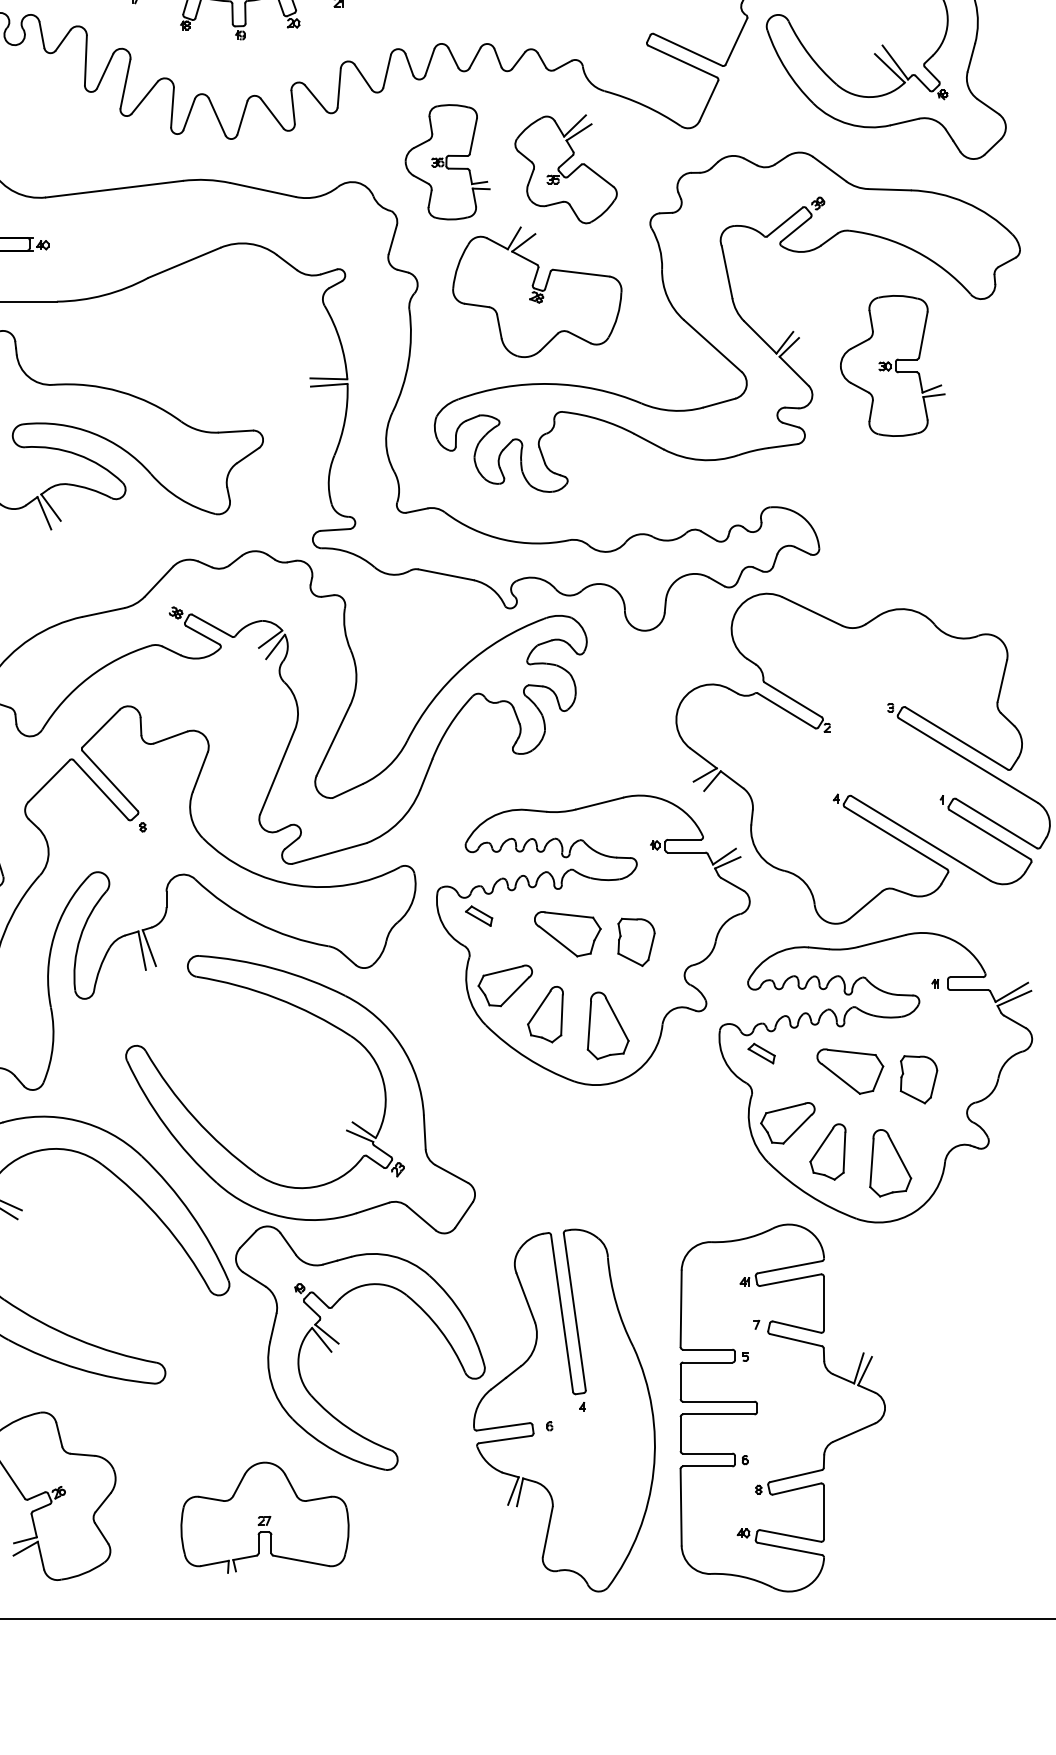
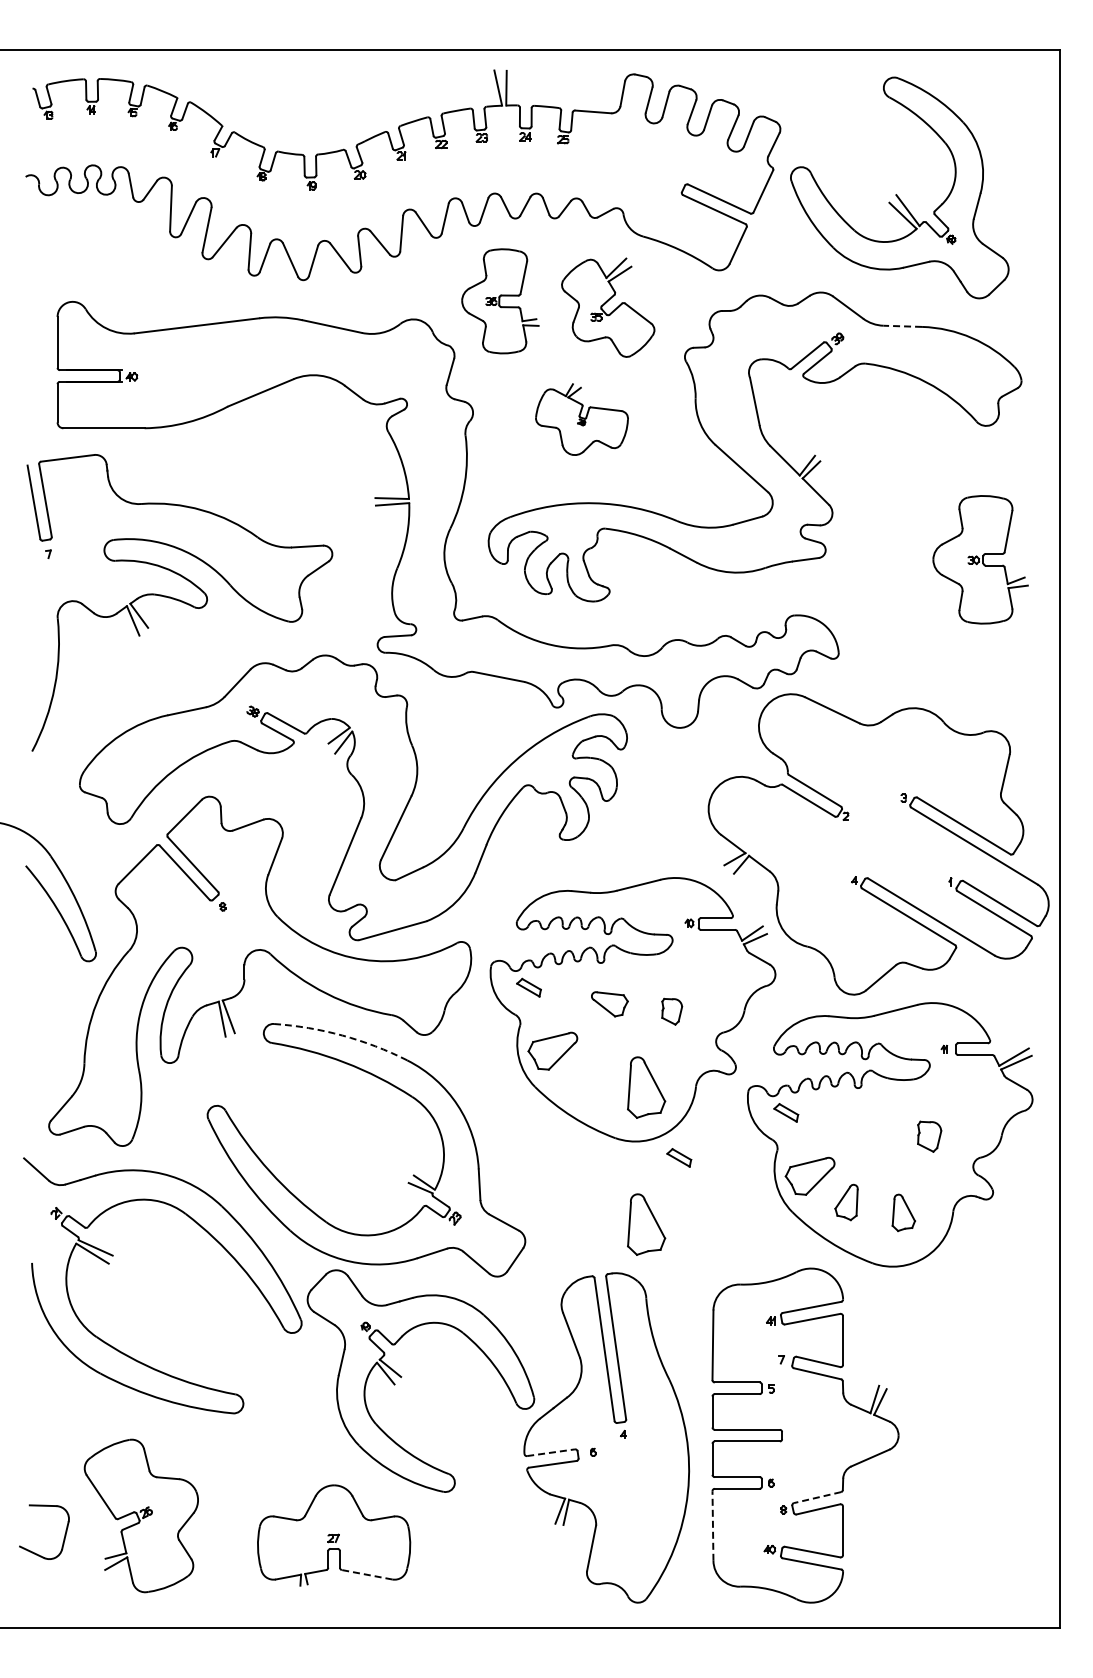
line: (889, 189) -> (902, 326), solid -> dashed
part: (536, 292) -> (581, 419), size x0.6
part: (892, 365) -> (980, 559), moved
part: (567, 934) -> (609, 1004), size x0.6
part: (635, 942) -> (671, 1011), size x0.6
arc: (274, 968) -> (342, 1035), solid -> dashed
part: (545, 1014) -> (589, 1077), removed
part: (849, 1071) -> (866, 1129), removed
part: (918, 1079) -> (929, 1136), size x0.7
part: (644, 1102) -> (679, 1157), added
part: (827, 1152) -> (846, 1202), size x0.7
part: (890, 1162) -> (903, 1212), size x0.6
part: (608, 1176) -> (646, 1224), added
line: (503, 1426) -> (551, 1452), solid -> dashed
line: (795, 1476) -> (817, 1497), solid -> dashed
line: (680, 1507) -> (712, 1526), solid -> dashed
line: (301, 1560) -> (367, 1574), solid -> dashed

